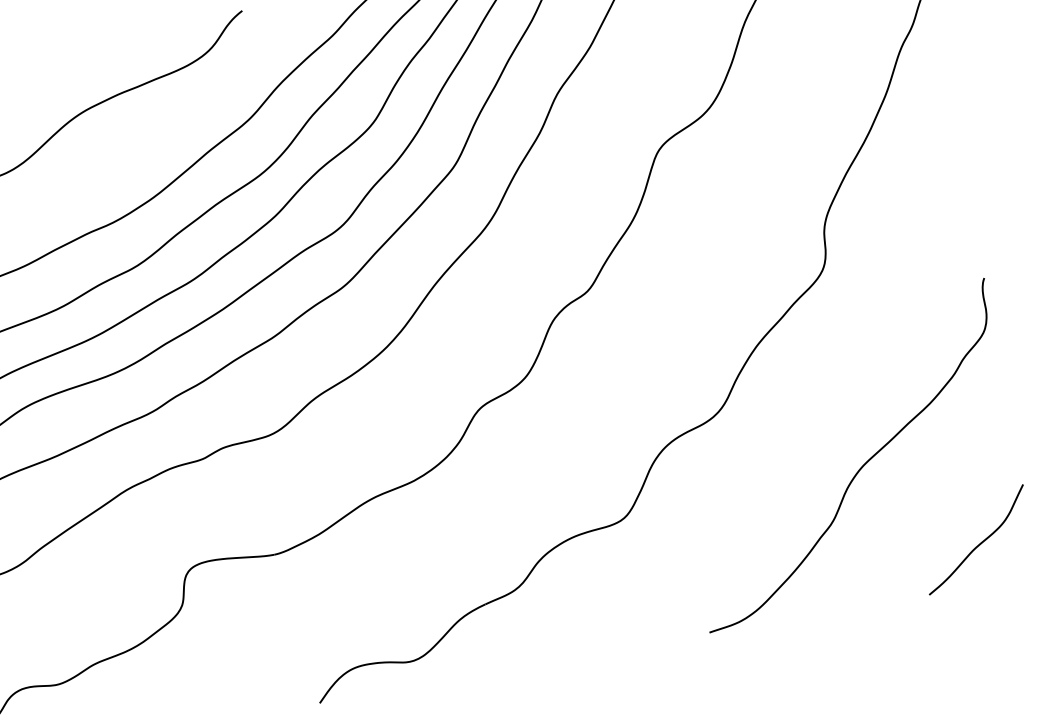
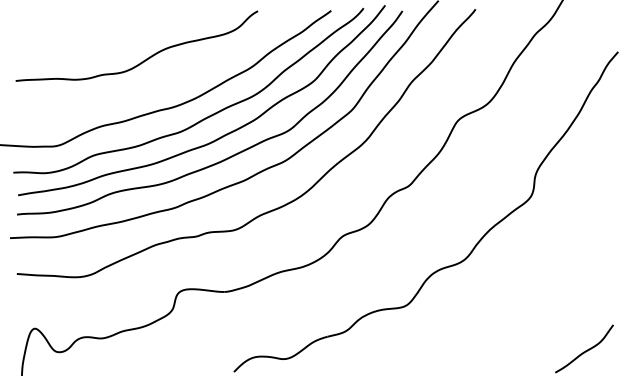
curve: (857, 468) -> (530, 301), removed

